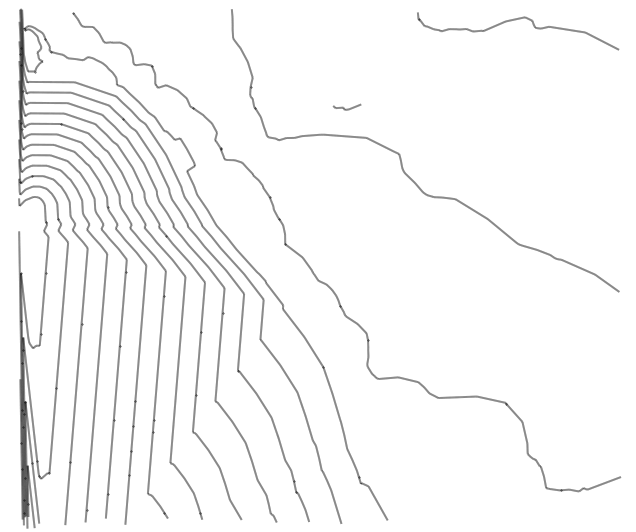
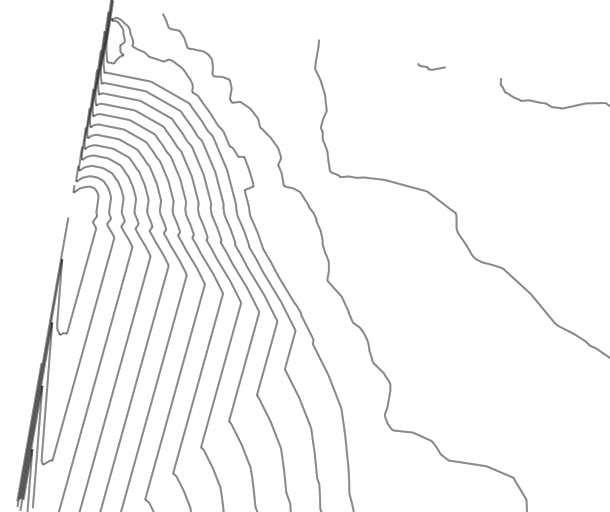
curve: (347, 108) -> (431, 68), moved

